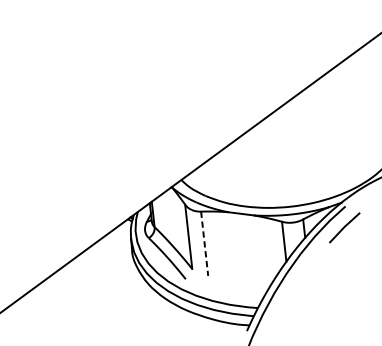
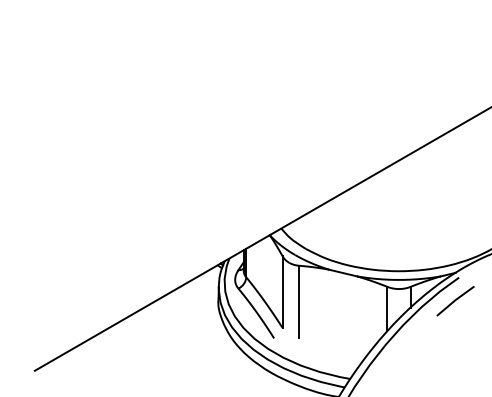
line: (204, 243) -> (299, 301), dashed -> solid

